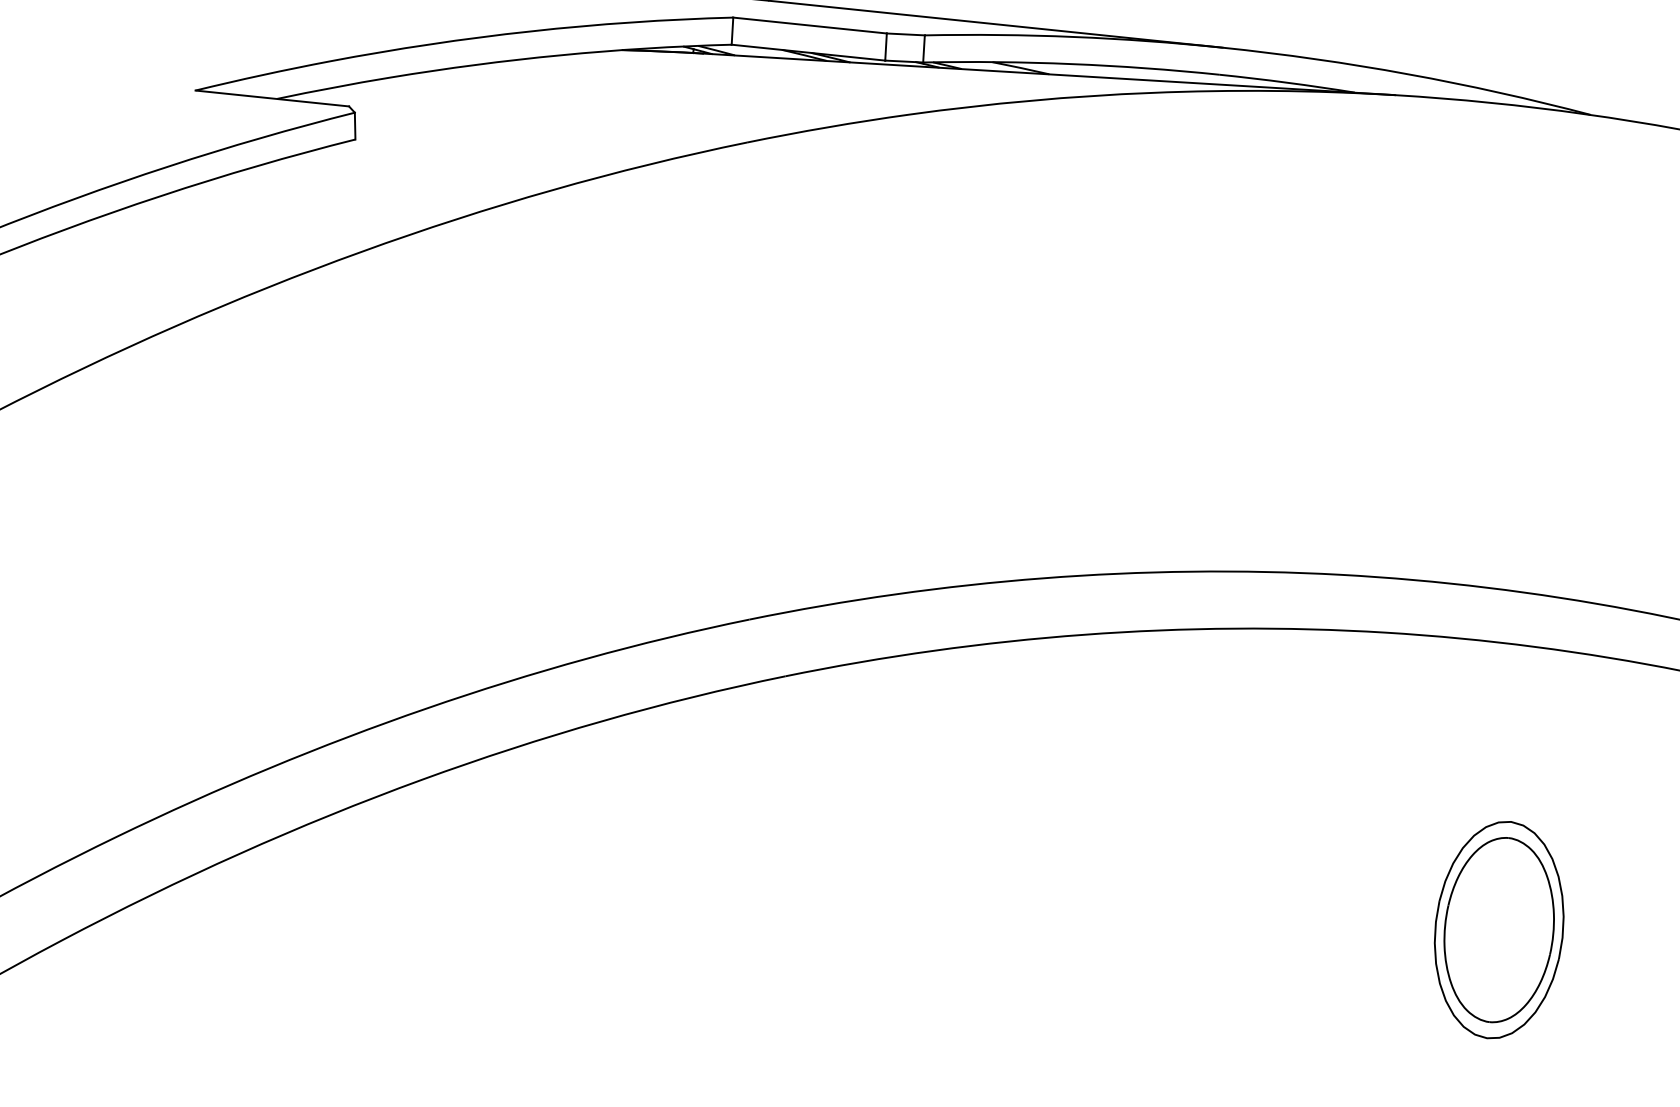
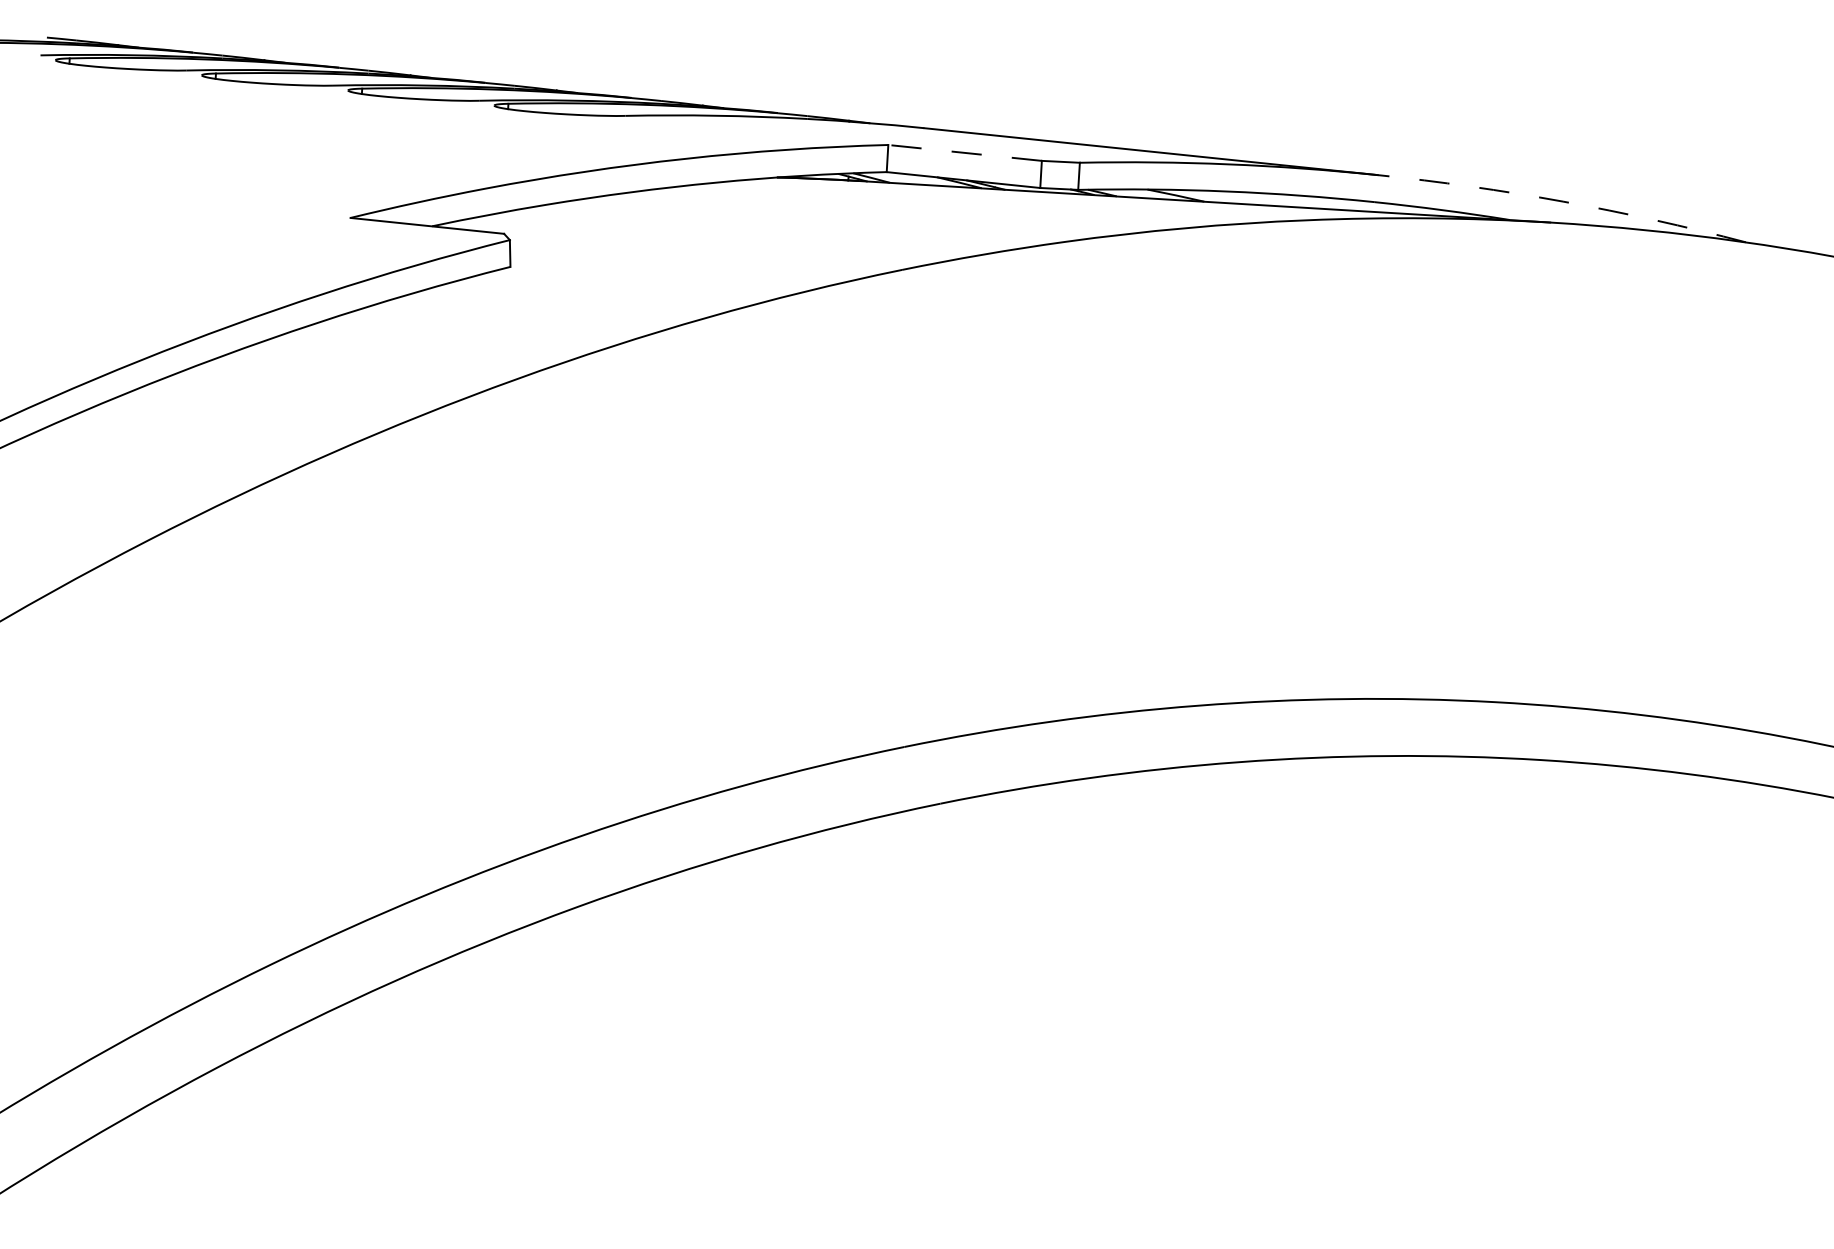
line: (809, 25) -> (964, 152), solid -> dashed
arc: (1408, 74) -> (1563, 201), solid -> dashed
part: (1498, 930) -> (1653, 1057), removed

